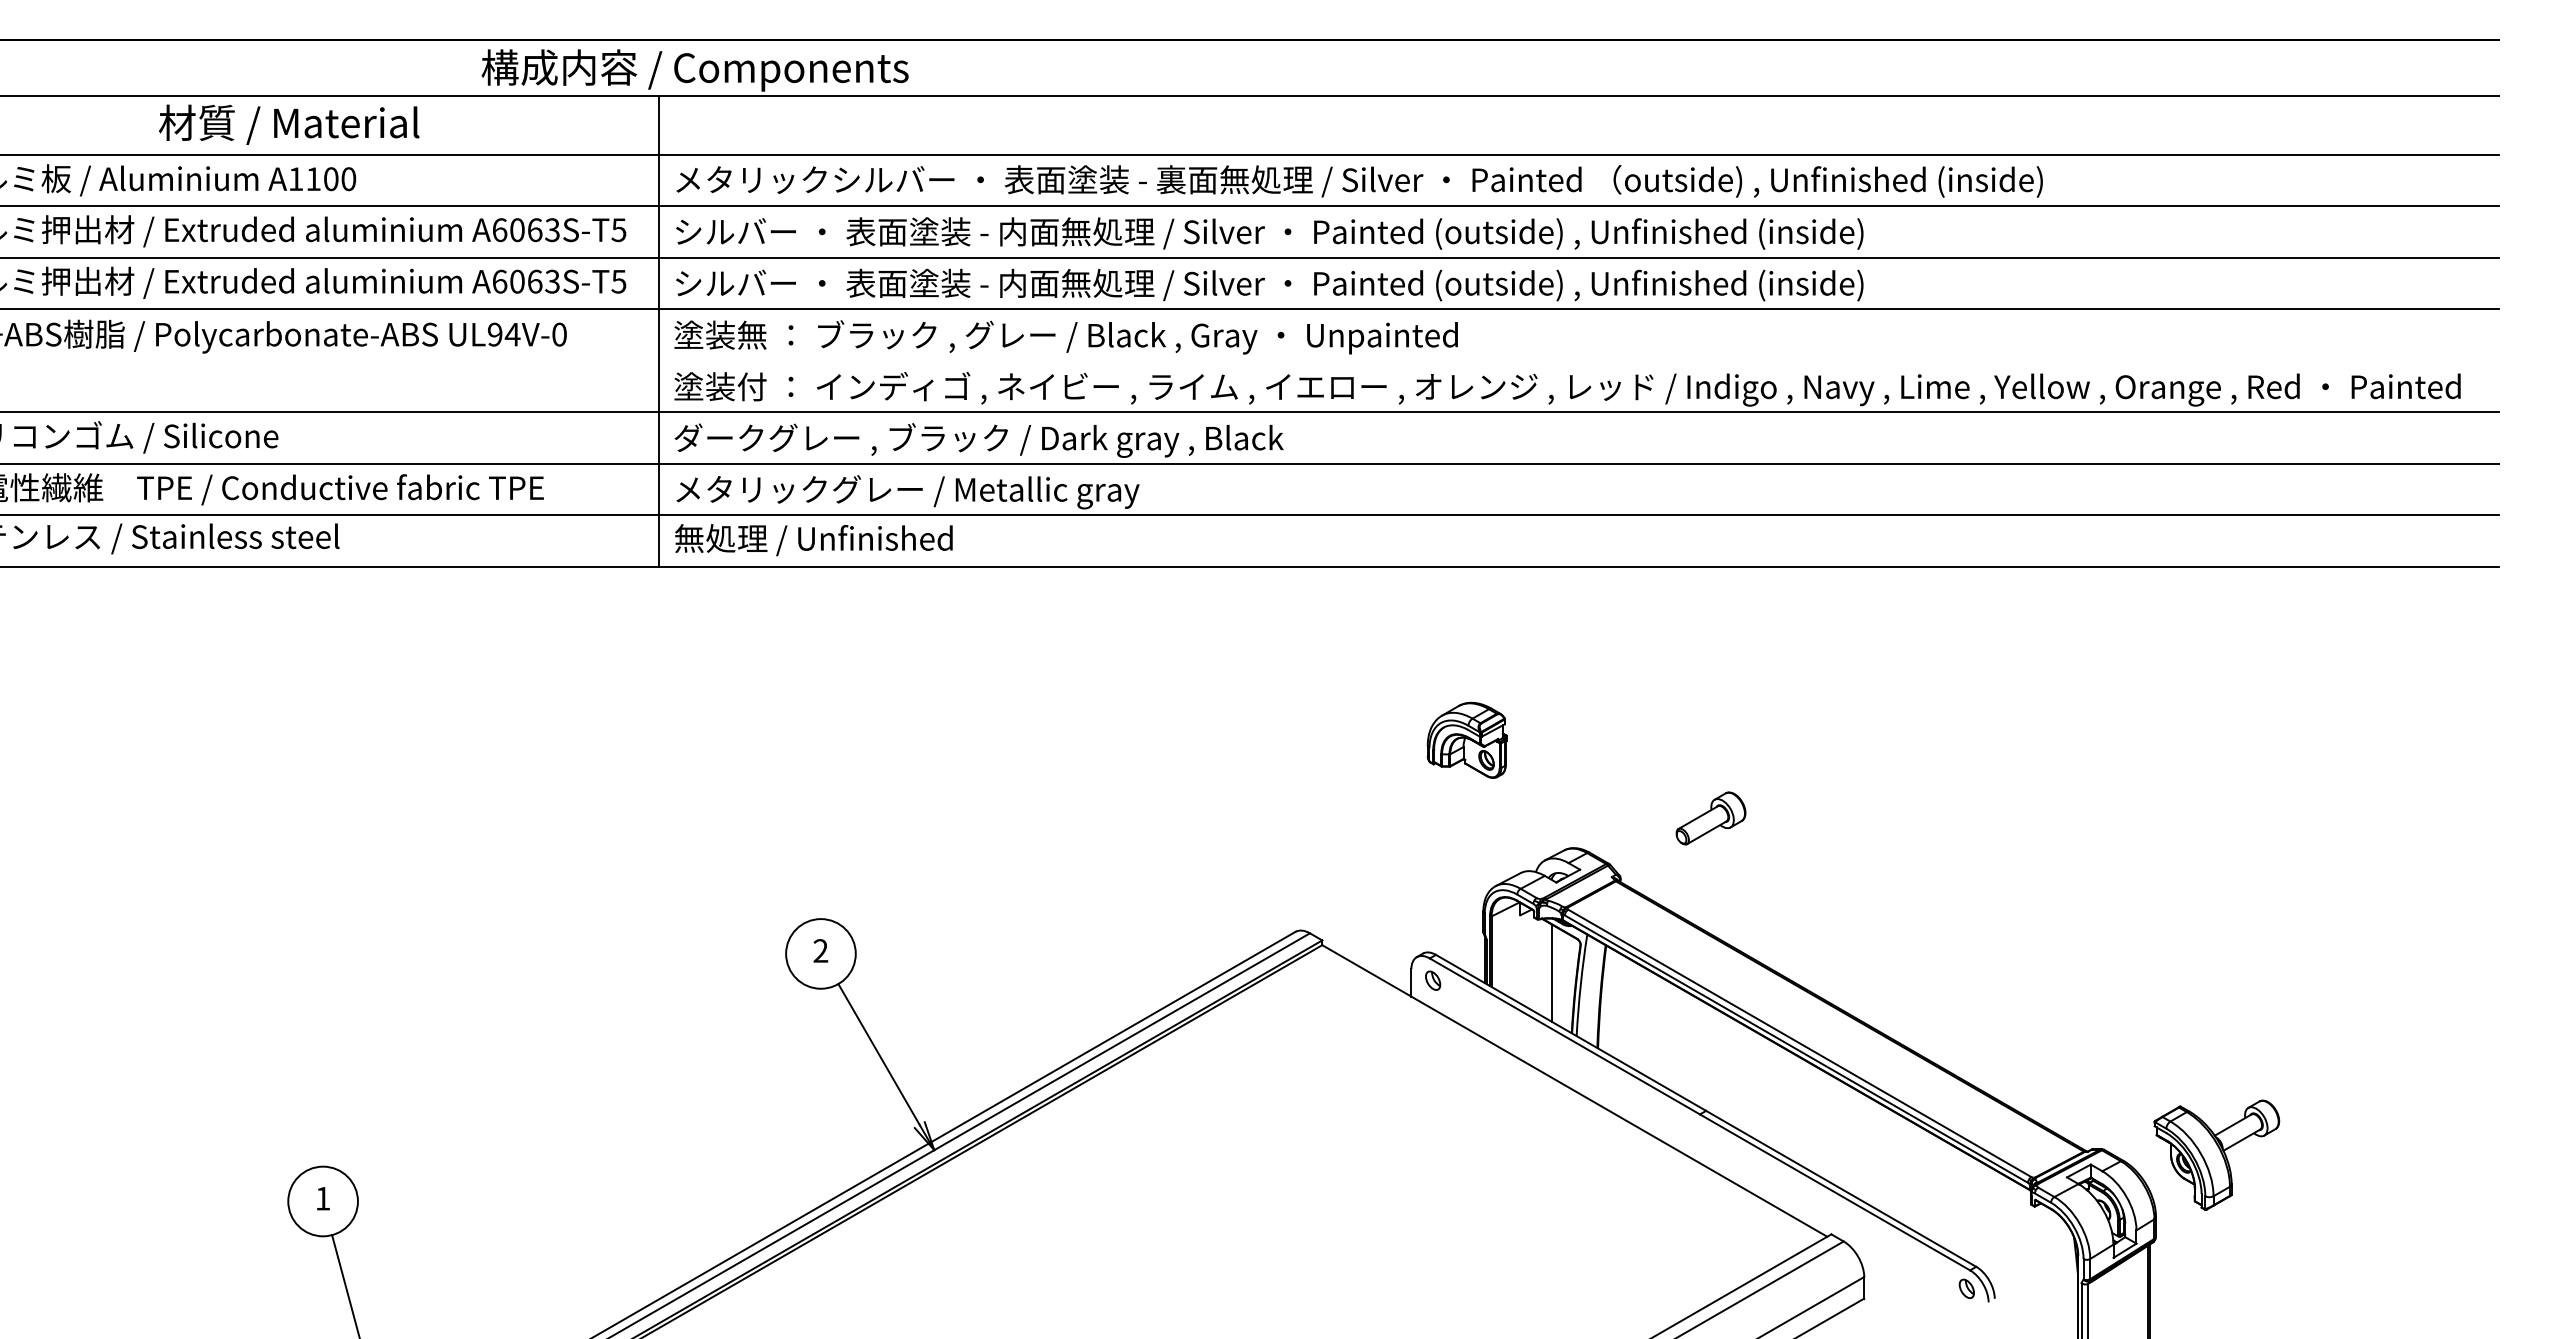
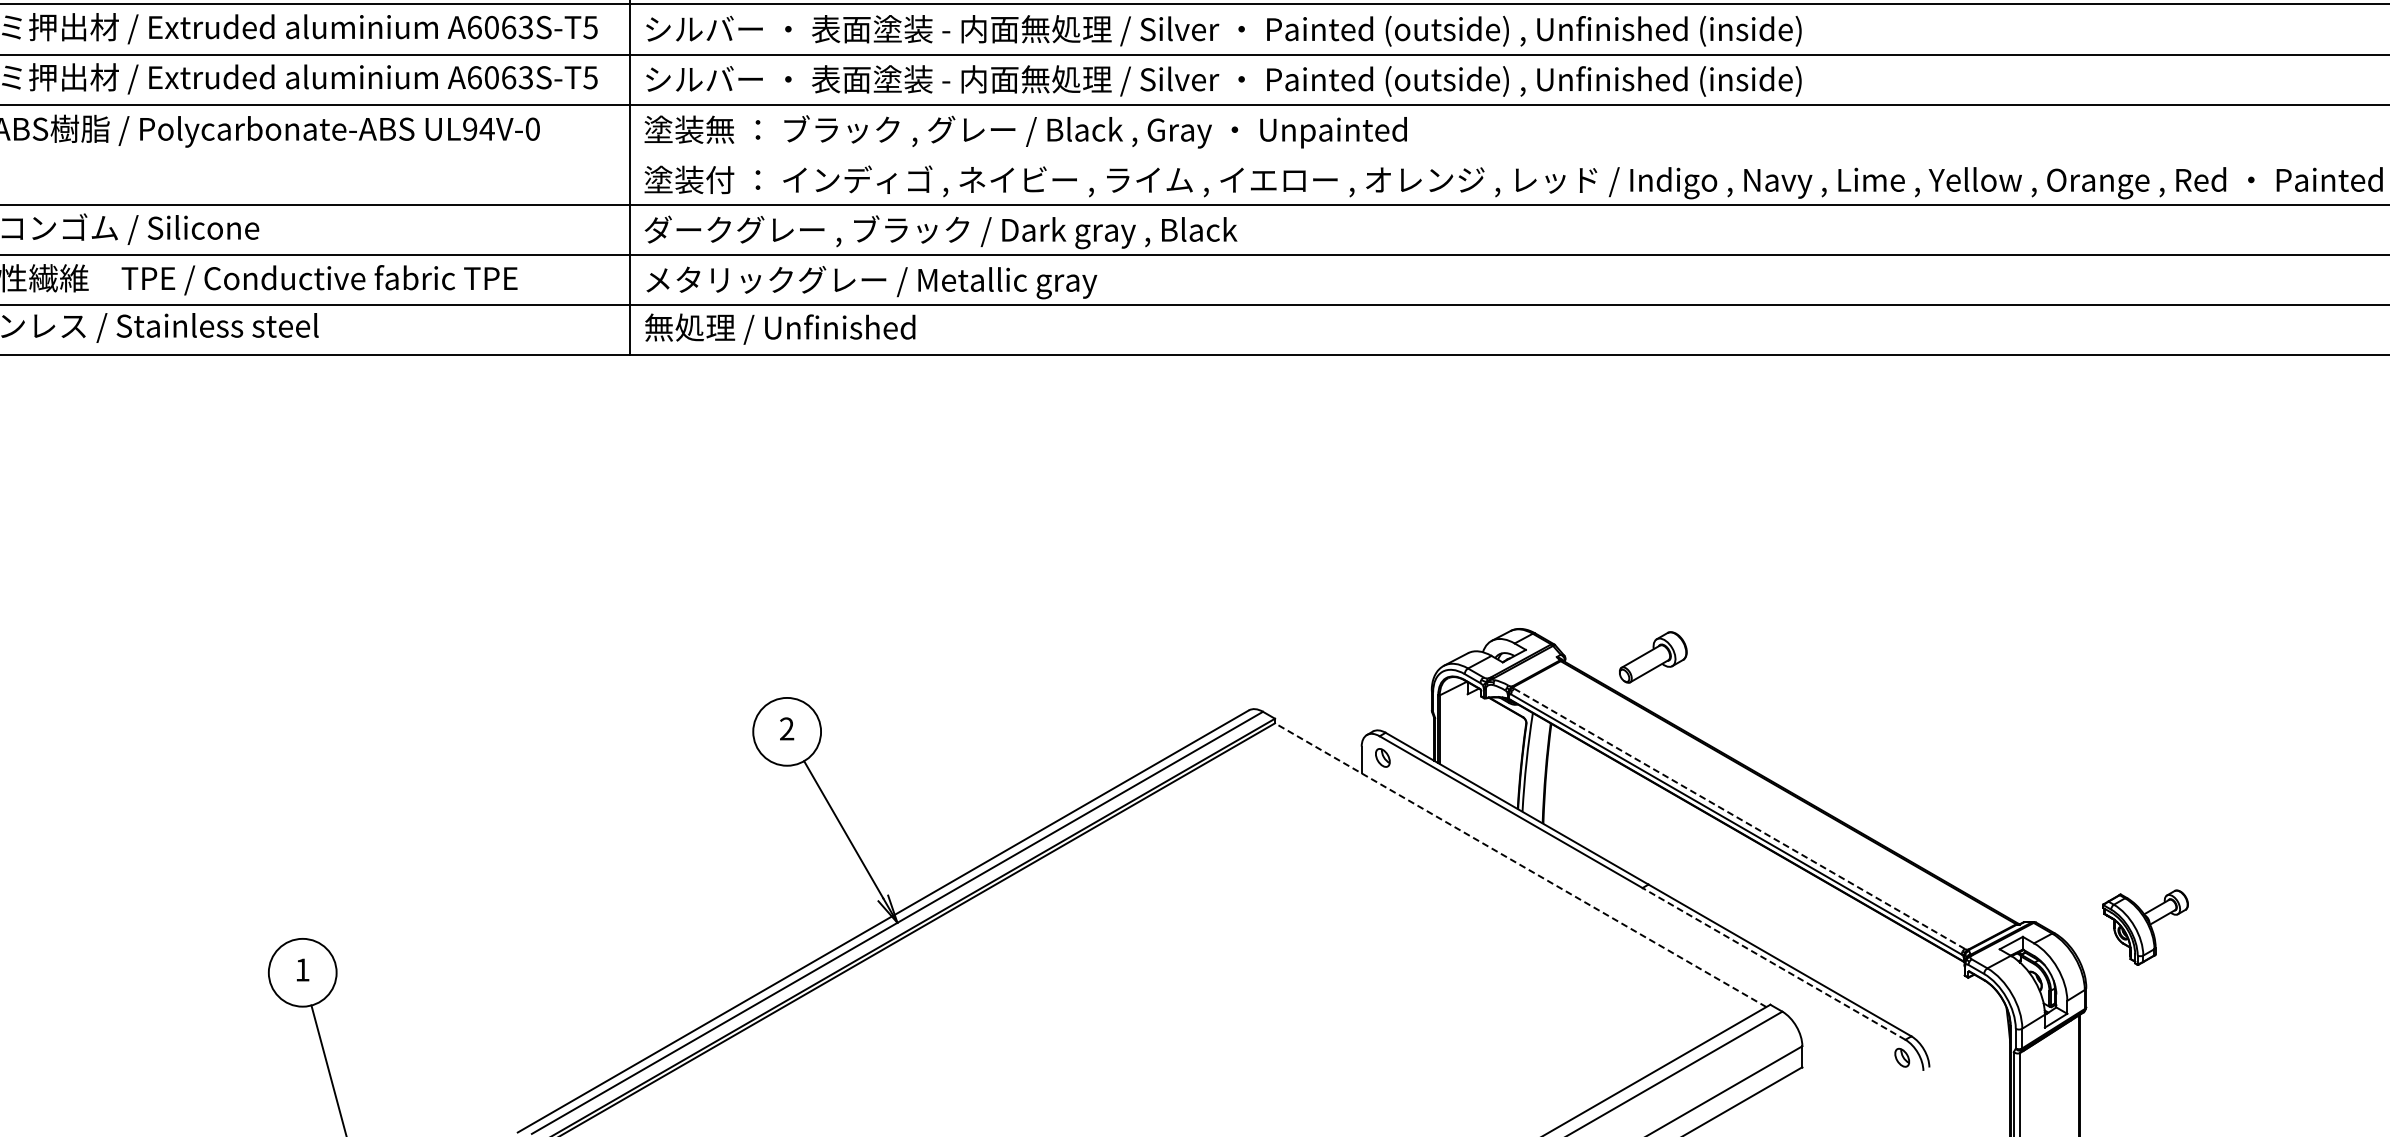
part: (1466, 739) -> (1415, 523), removed
part: (1710, 818) -> (1652, 657), moved
line: (1552, 973) -> (1499, 750), removed
line: (1799, 1043) -> (1739, 819), solid -> dashed
line: (1574, 1090) -> (1520, 864), solid -> dashed
part: (2216, 1154) -> (2145, 927), size x0.7
line: (1835, 1192) -> (1774, 964), solid -> dashed

